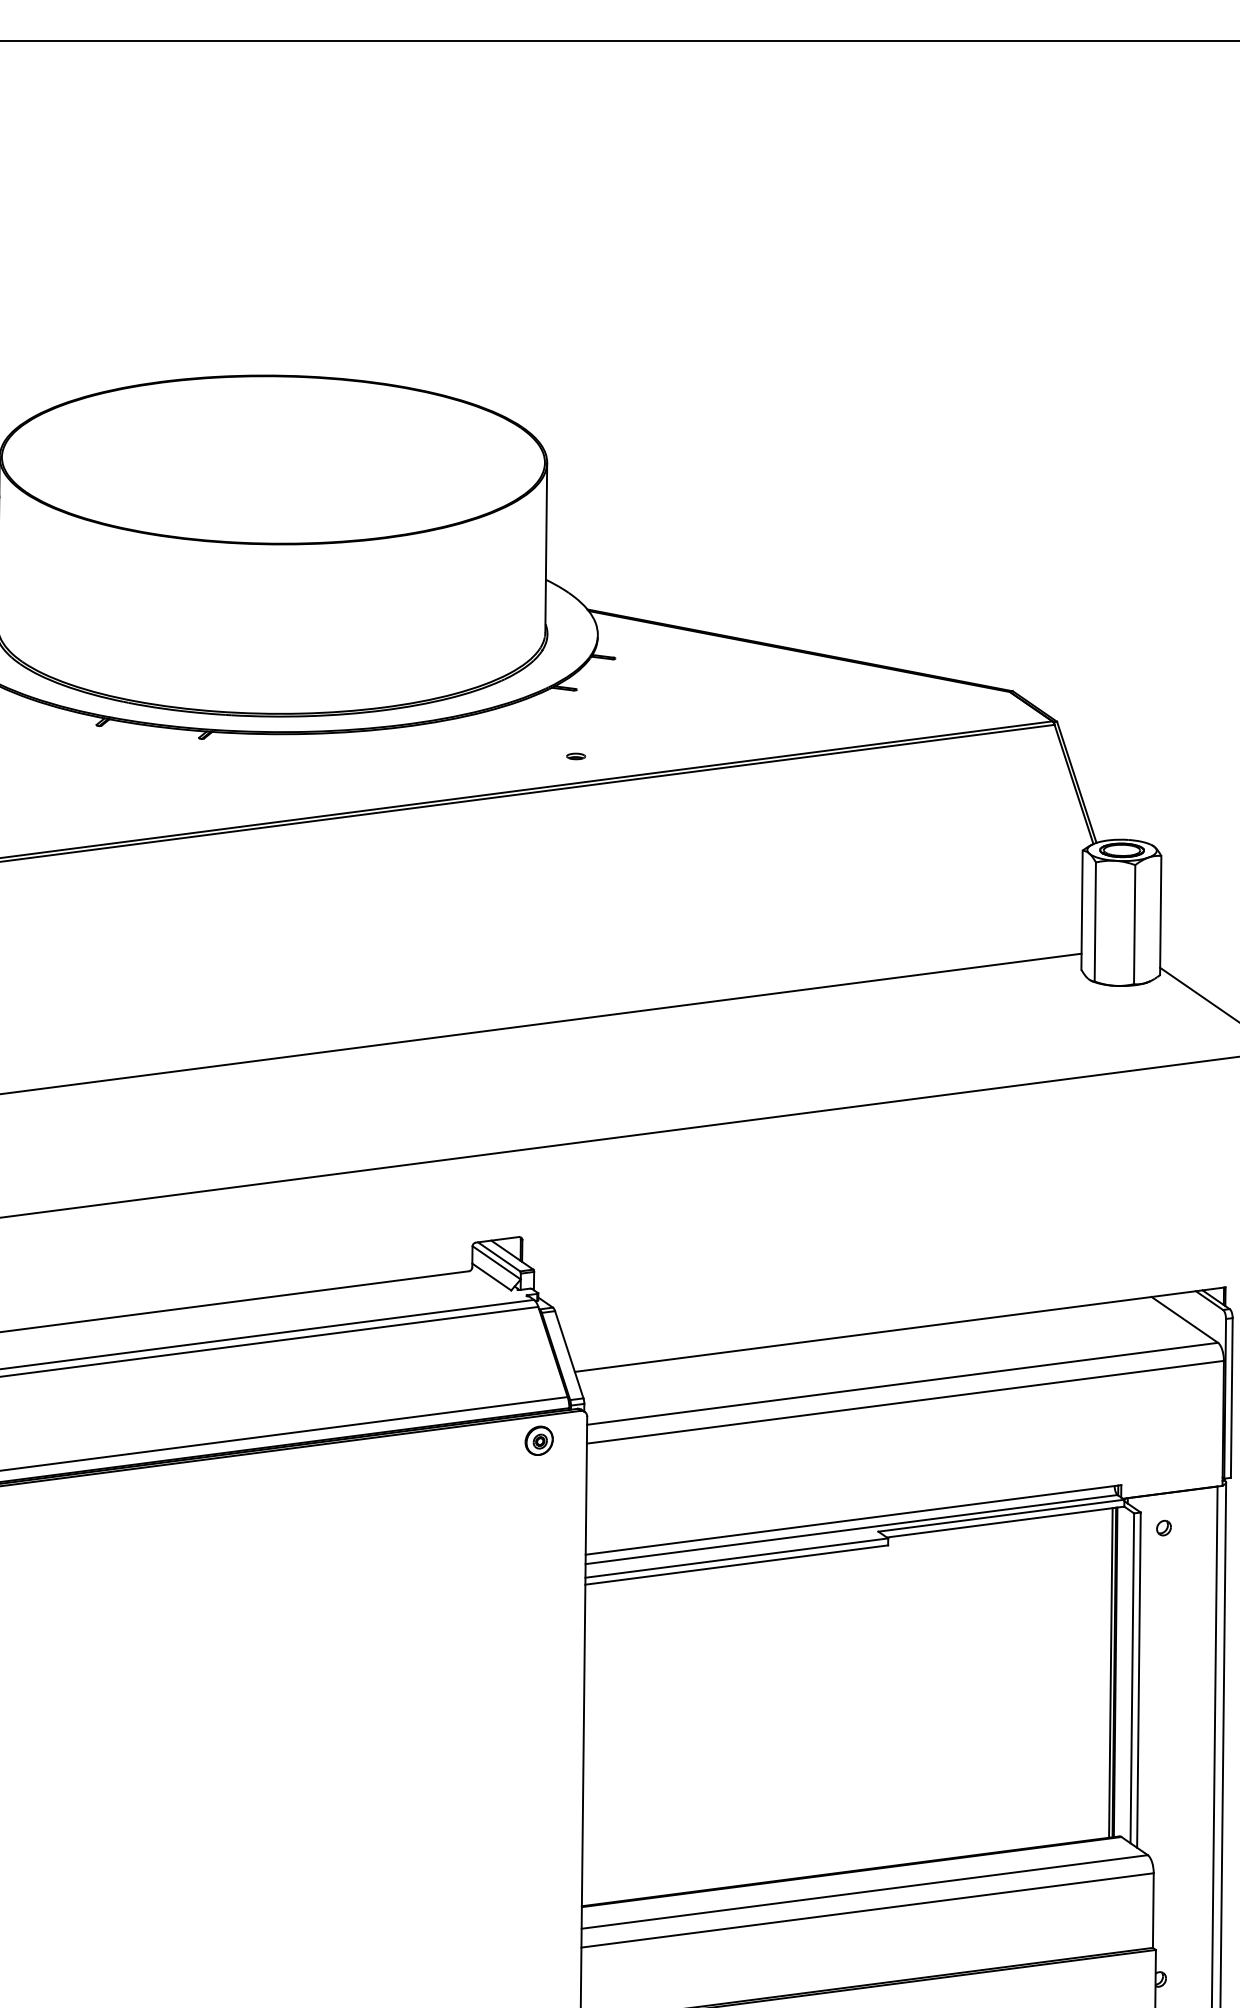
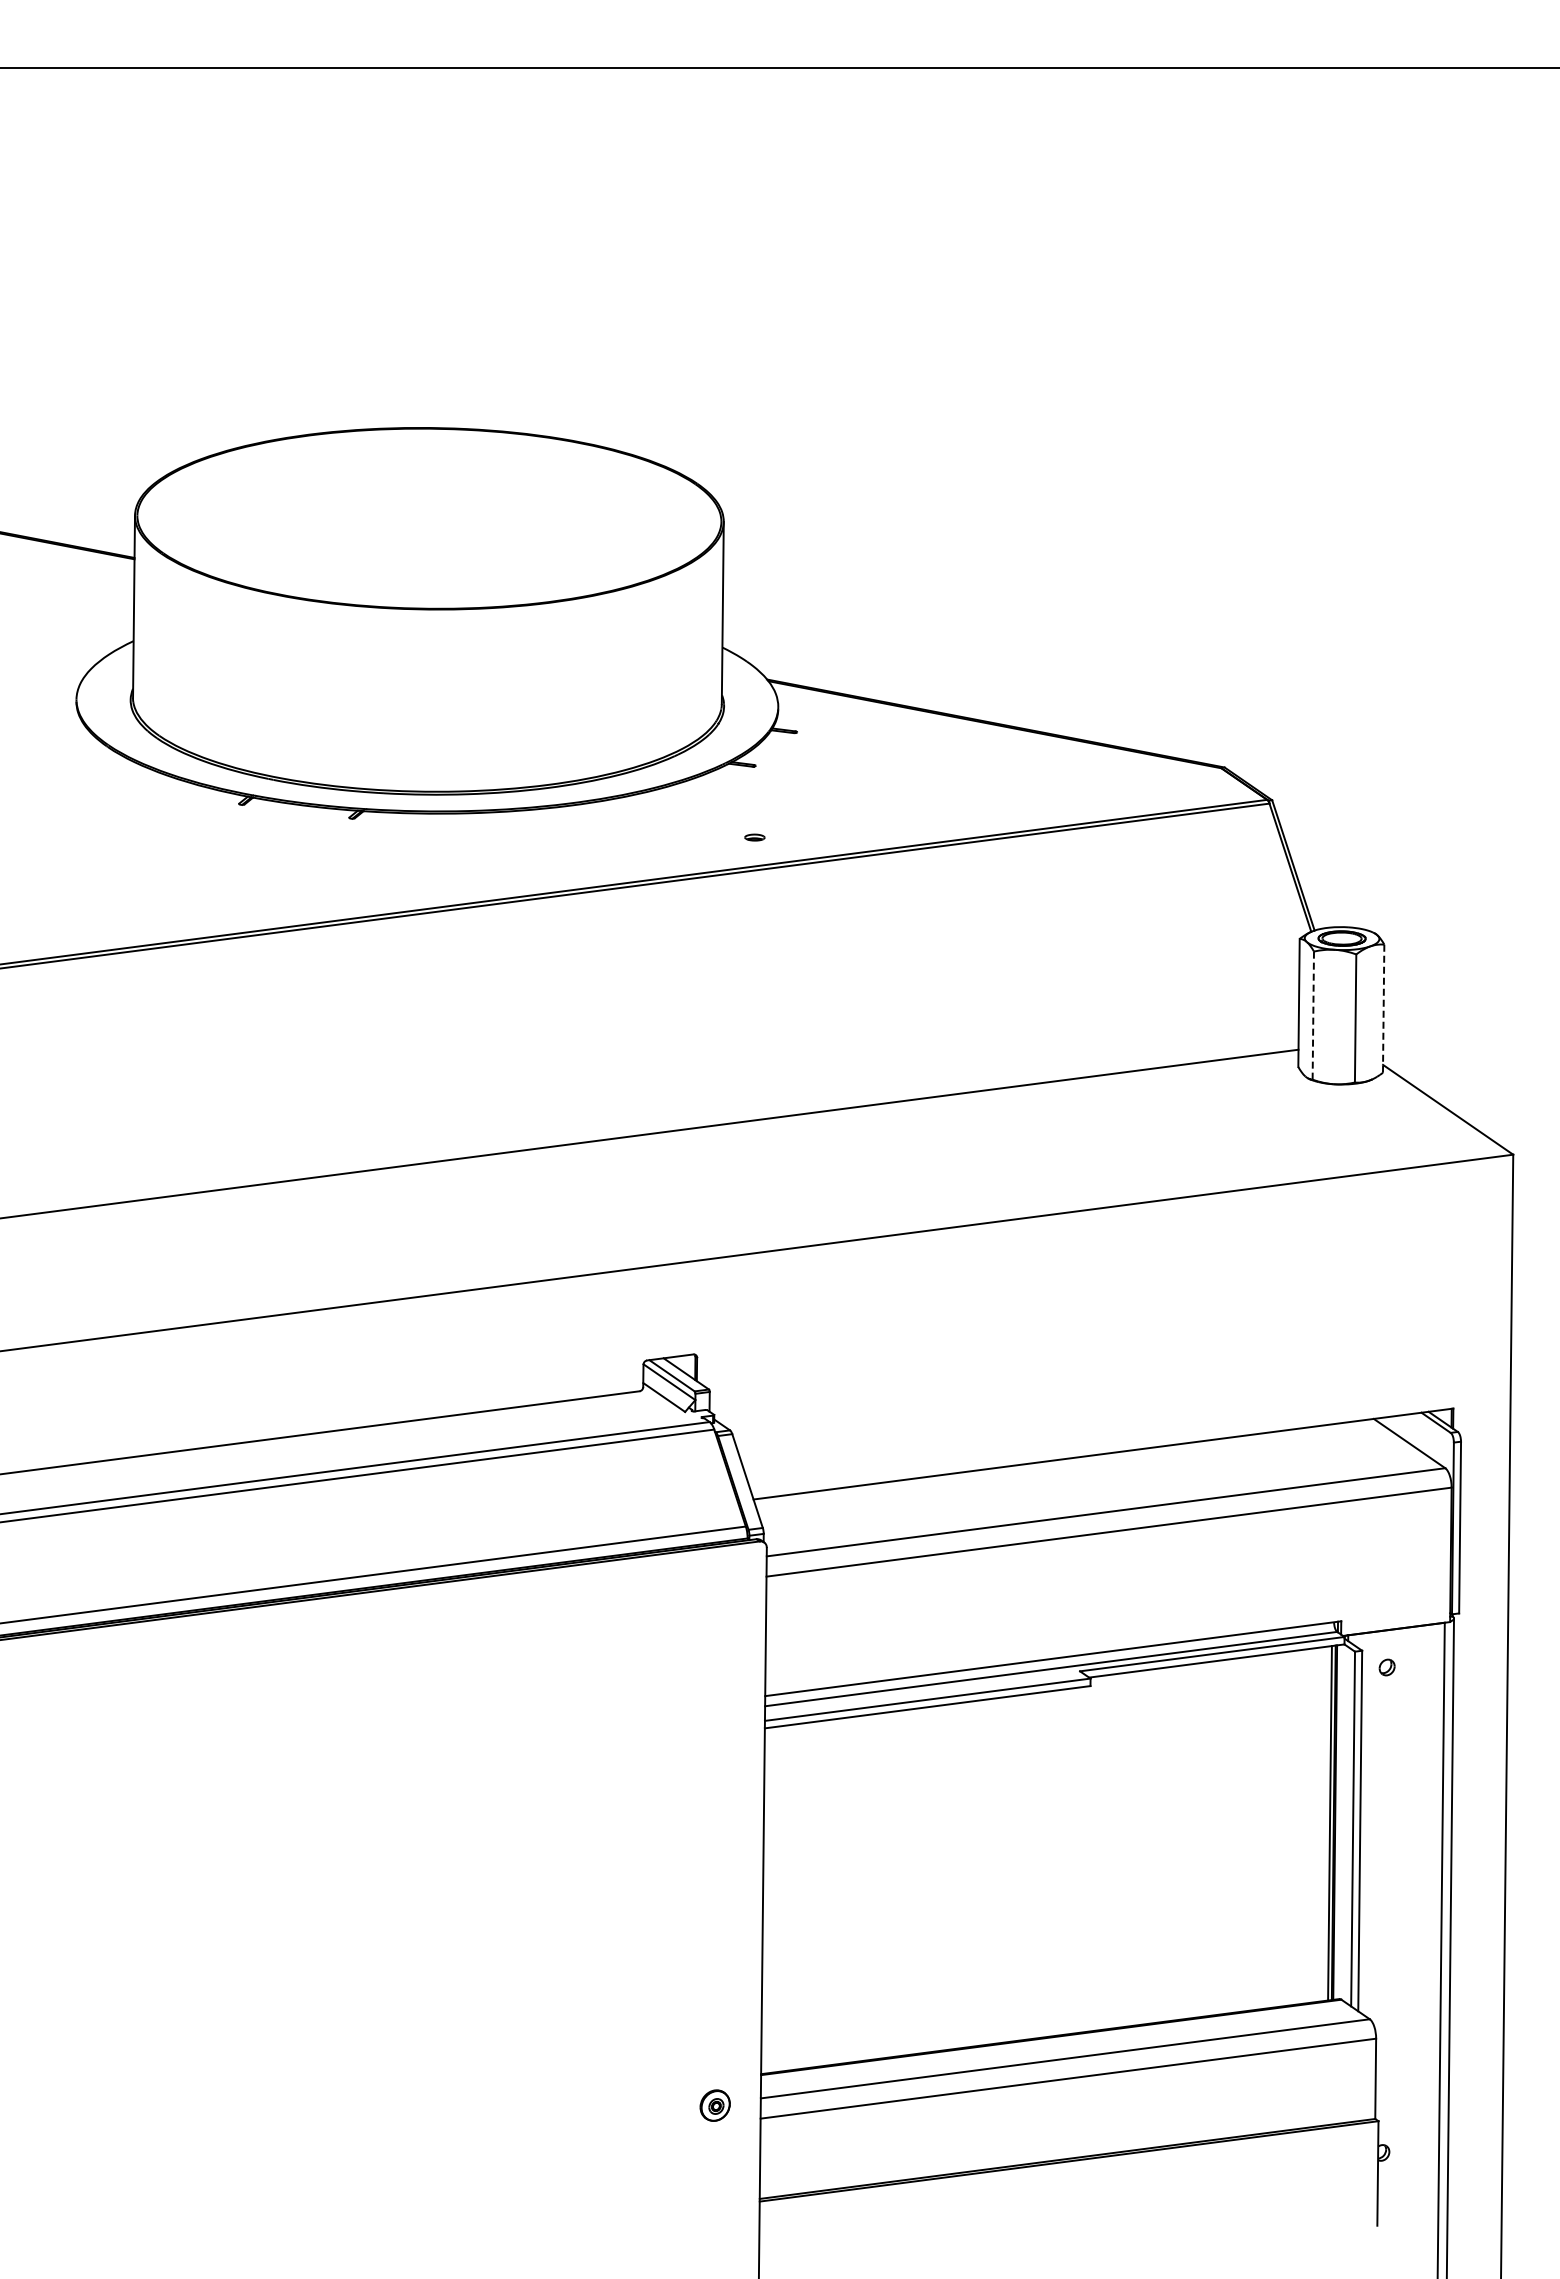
line: (1160, 915) -> (1383, 1008), solid -> dashed
line: (1095, 921) -> (1313, 1015), solid -> dashed
part: (538, 1440) -> (714, 2105), moved

